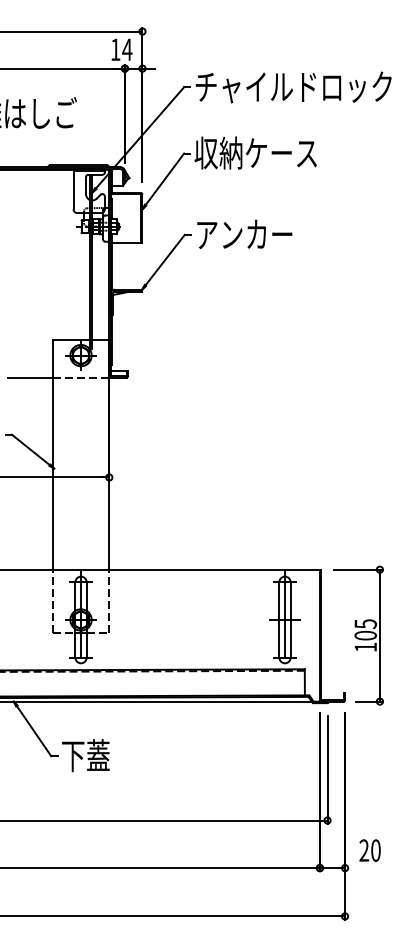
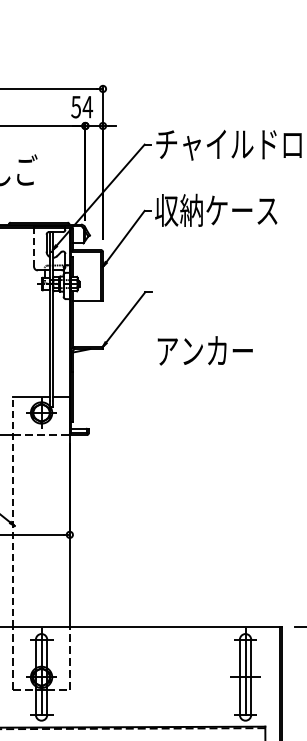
text: (115, 49) -> (76, 106), 14 -> 54
line: (73, 188) -> (34, 245), solid -> dashed
text: (244, 234) -> (205, 350), moved
line: (52, 454) -> (13, 511), solid -> dashed

